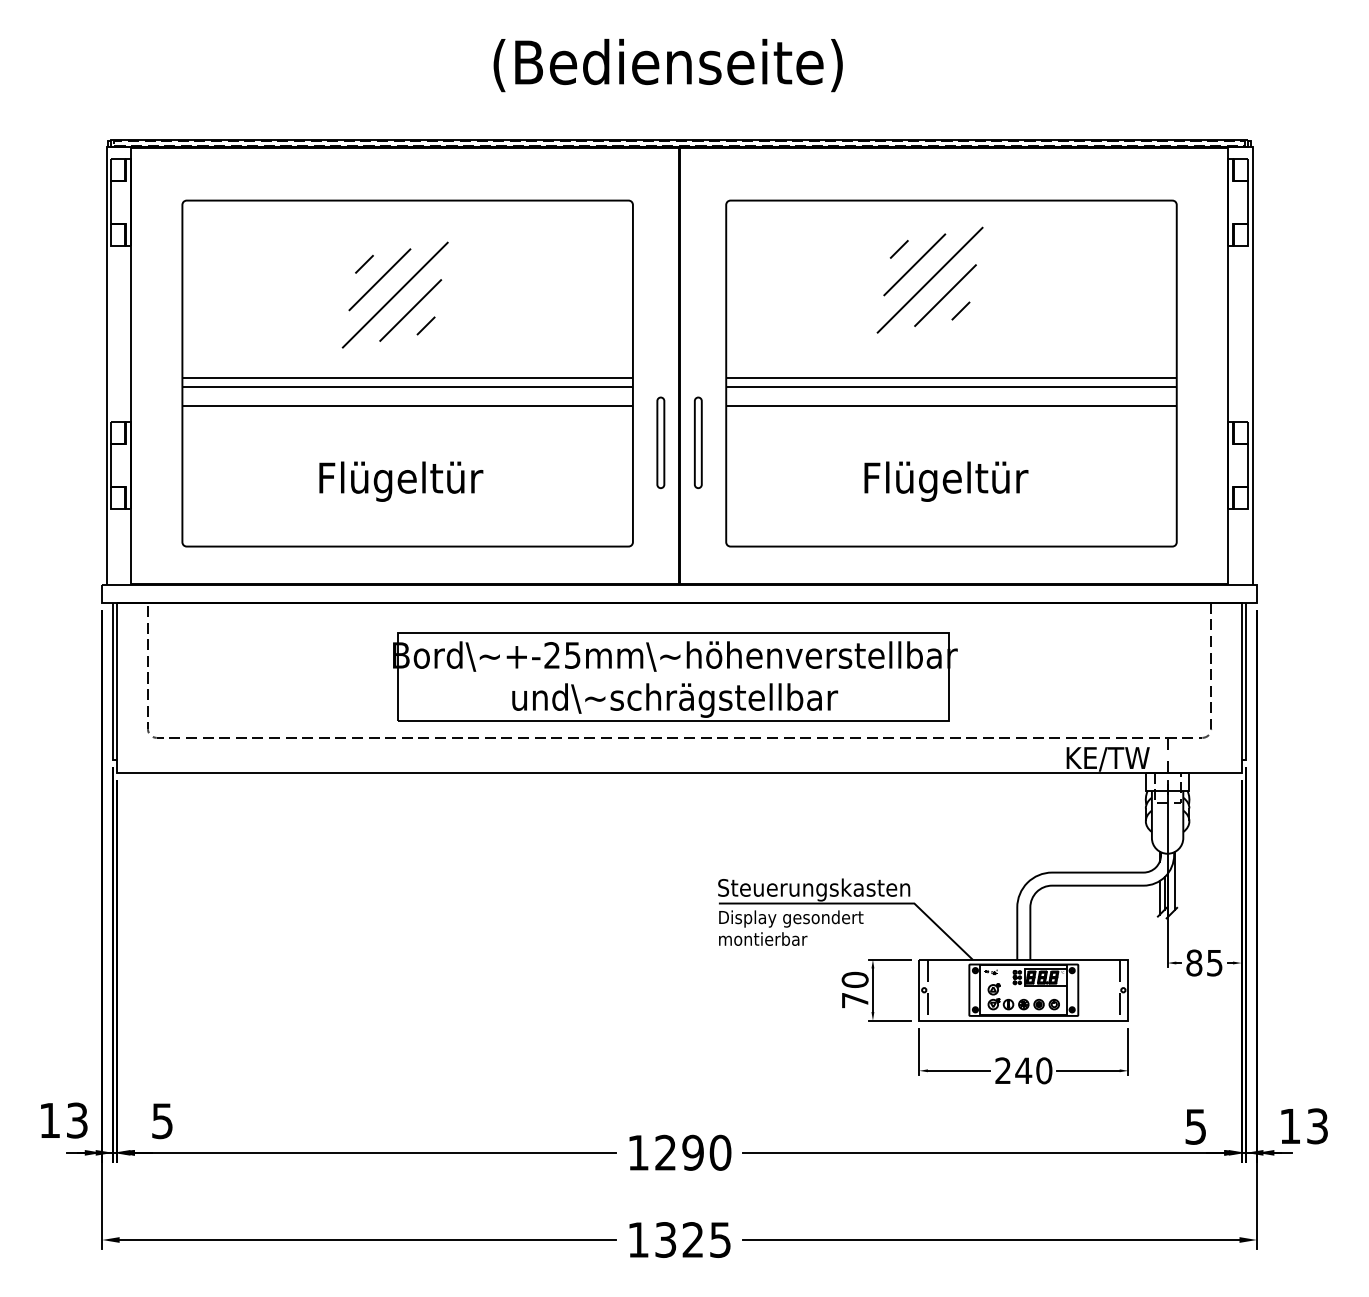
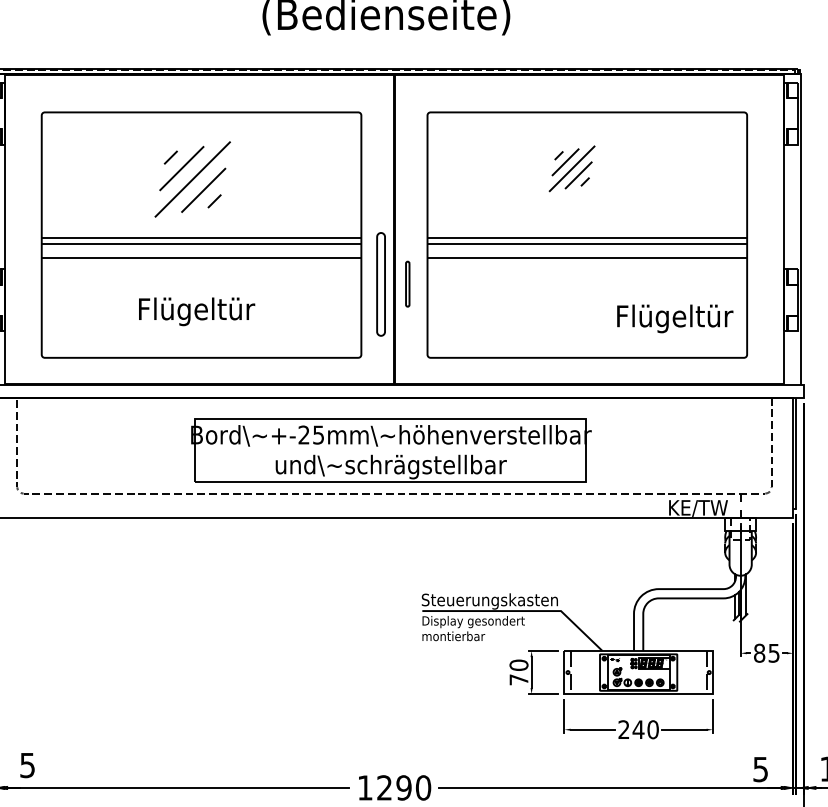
part: (929, 279) -> (571, 168), size x0.6
part: (660, 442) -> (380, 284), size x1.6
part: (698, 442) -> (407, 284), size x0.7
text: (946, 481) -> (675, 318), moved

